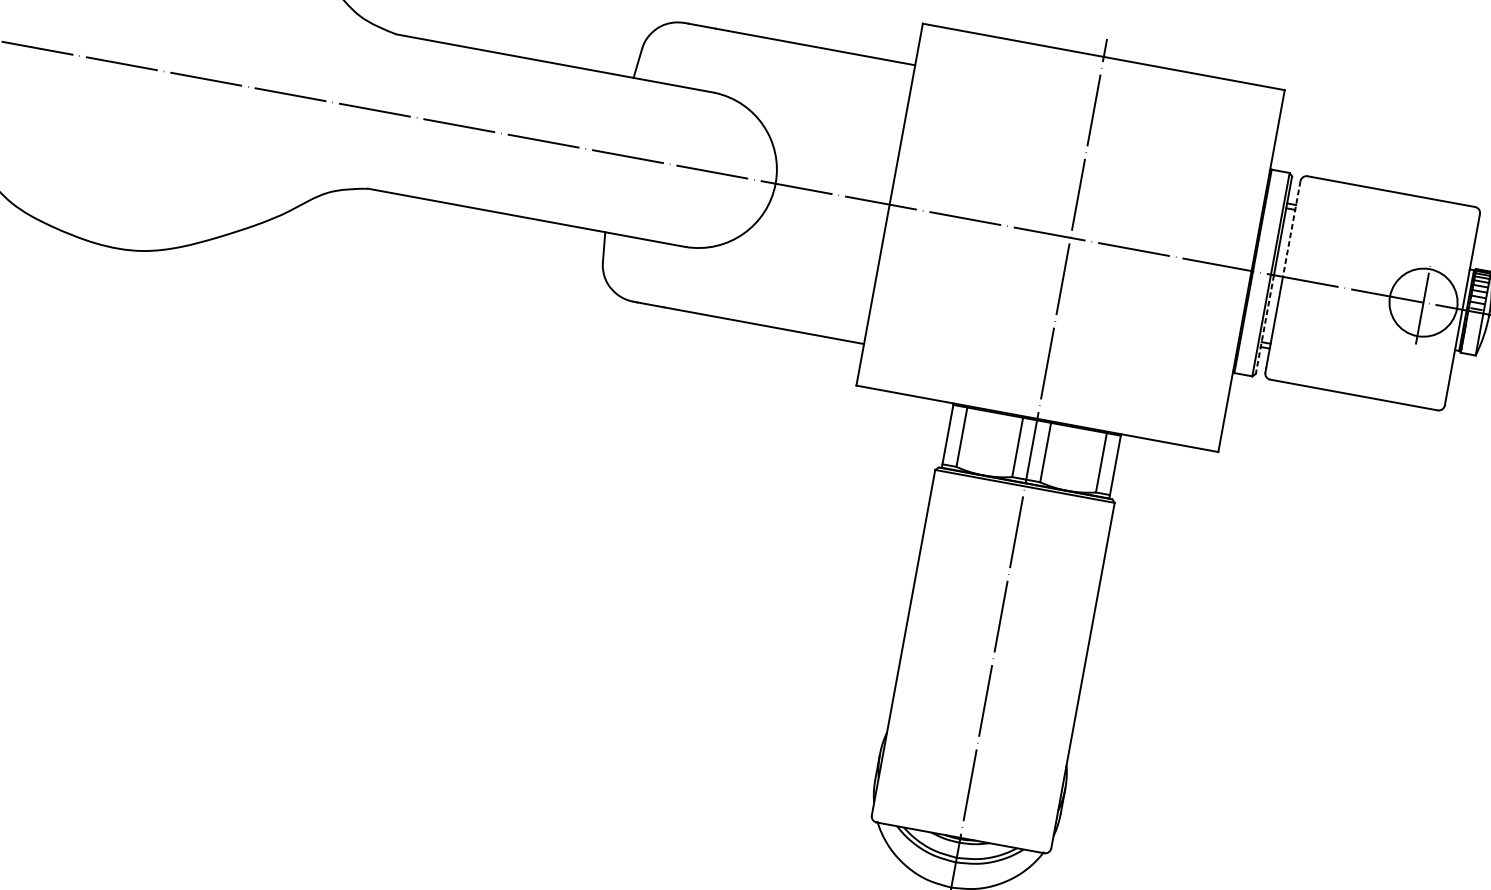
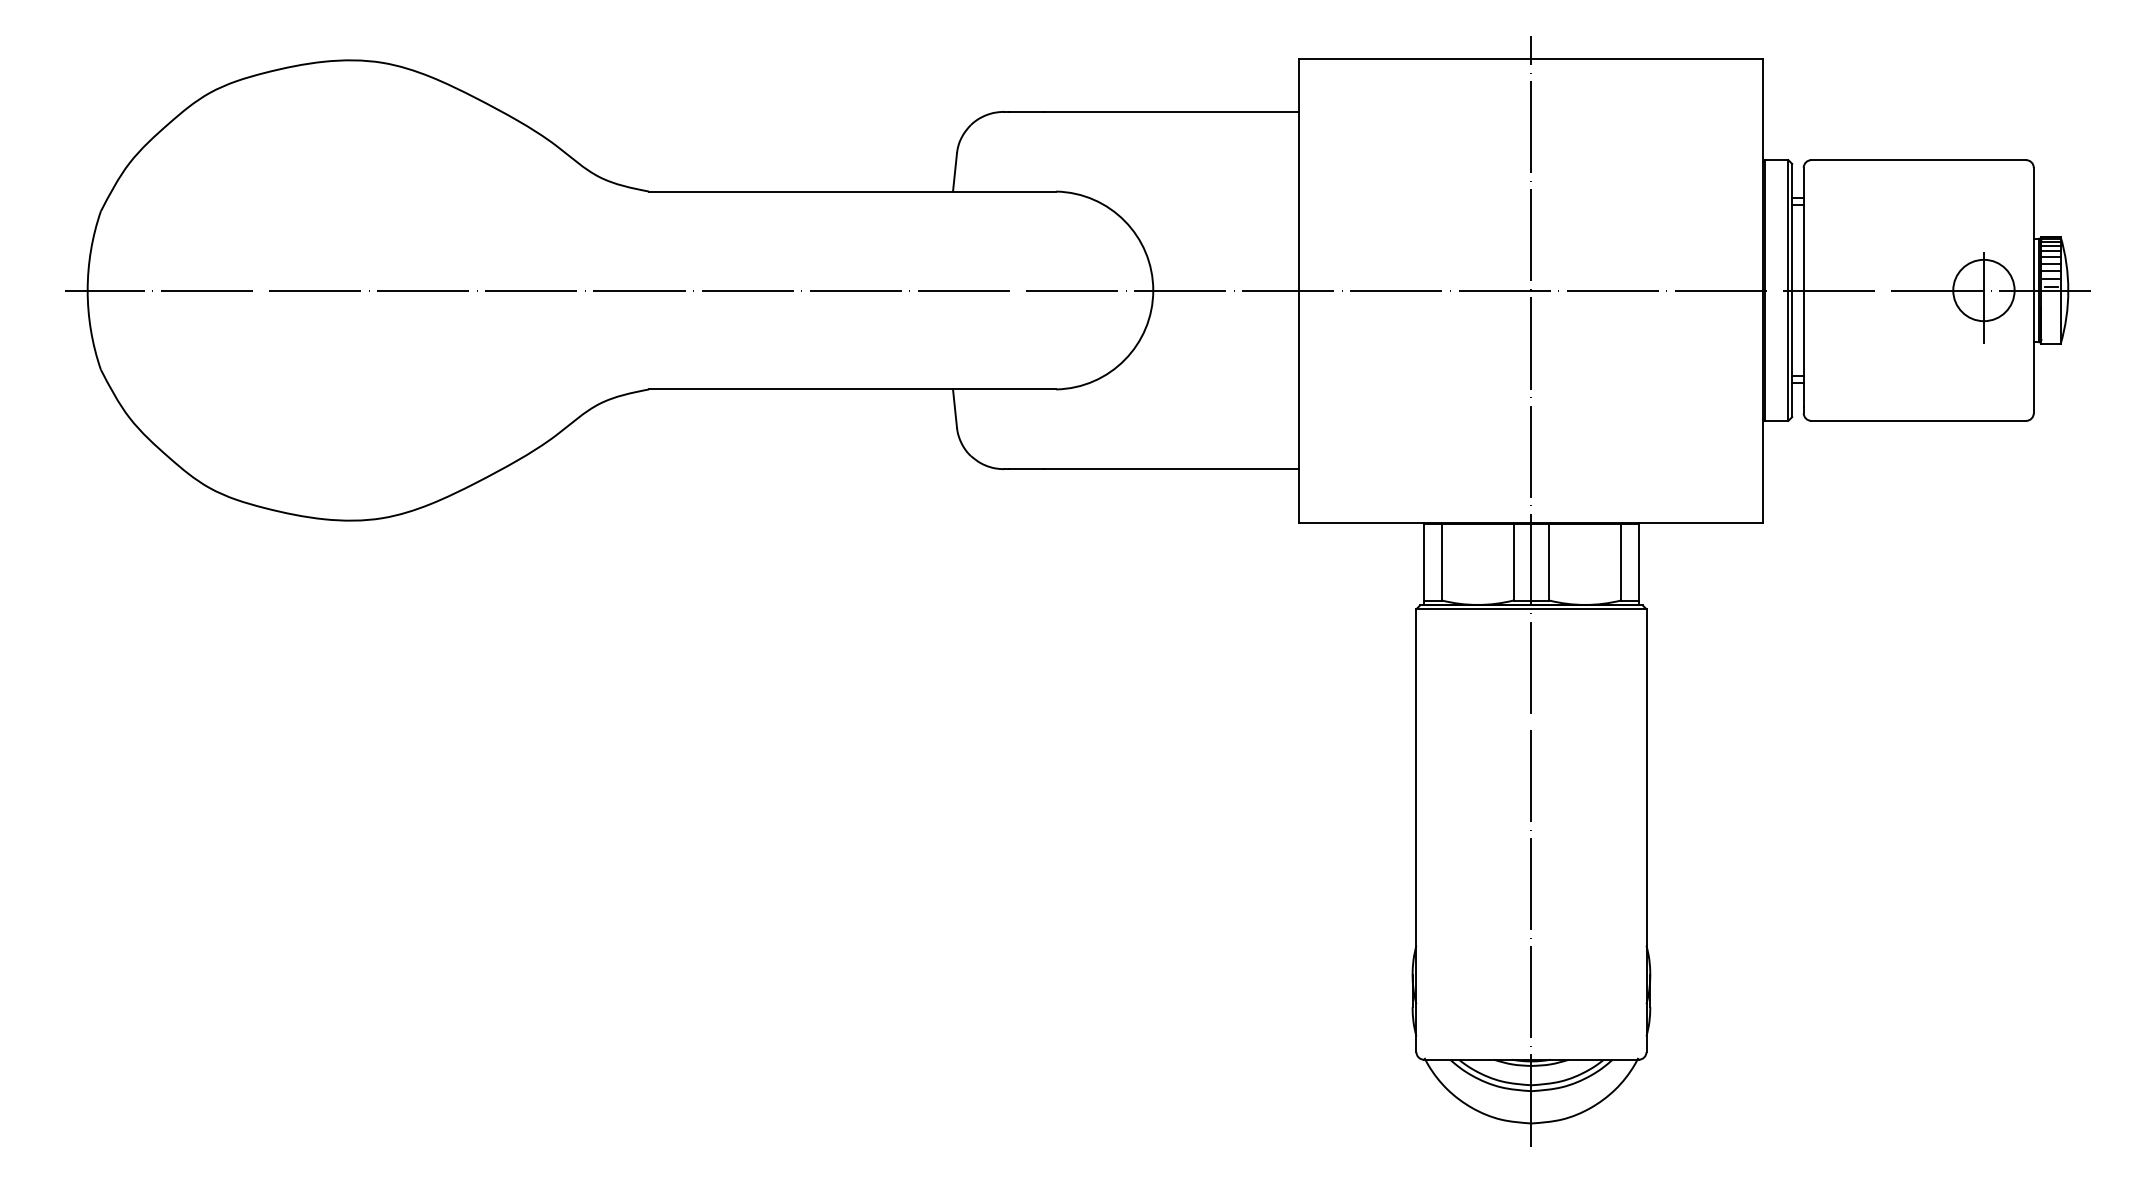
line: (1291, 229) -> (1803, 229), dashed -> solid
circle: (1423, 302) -> (1983, 290), size x0.71
line: (1265, 325) -> (1792, 354), dashed -> solid

